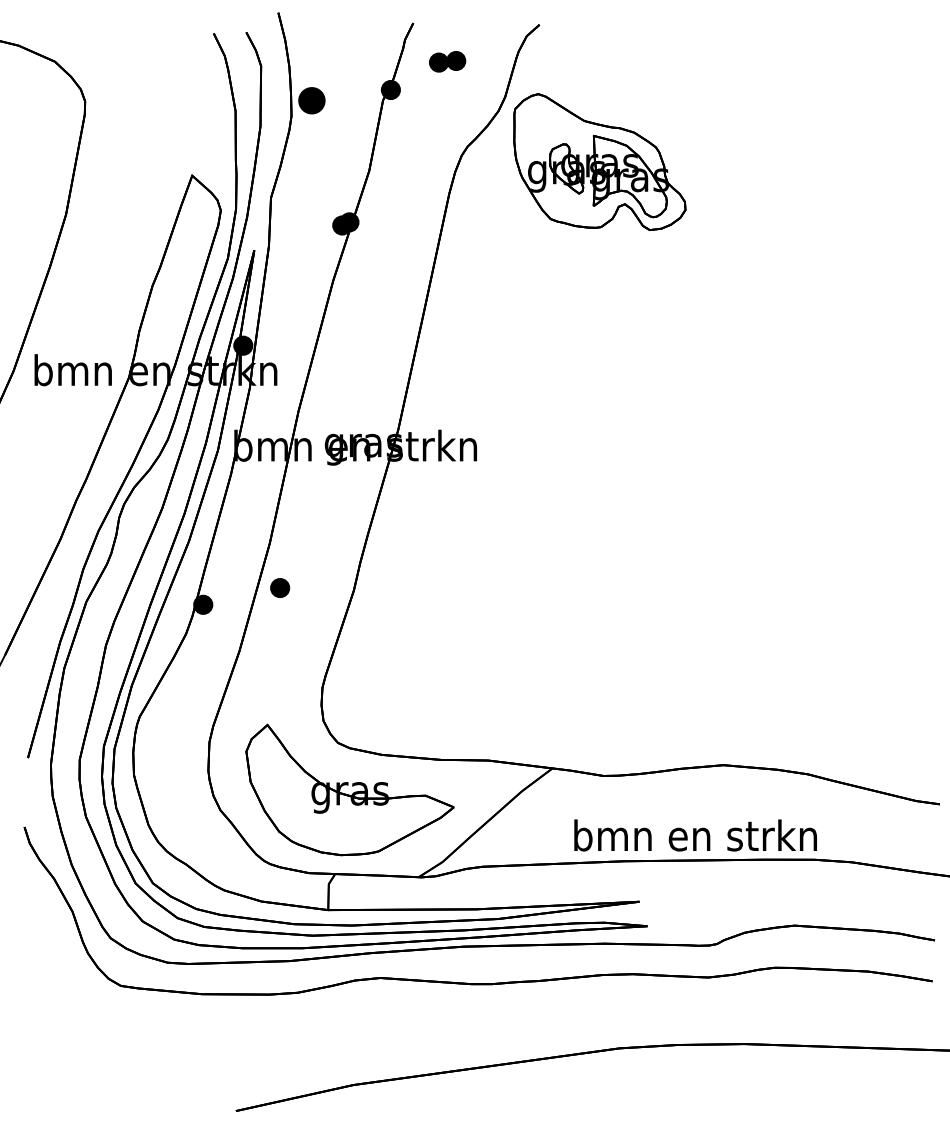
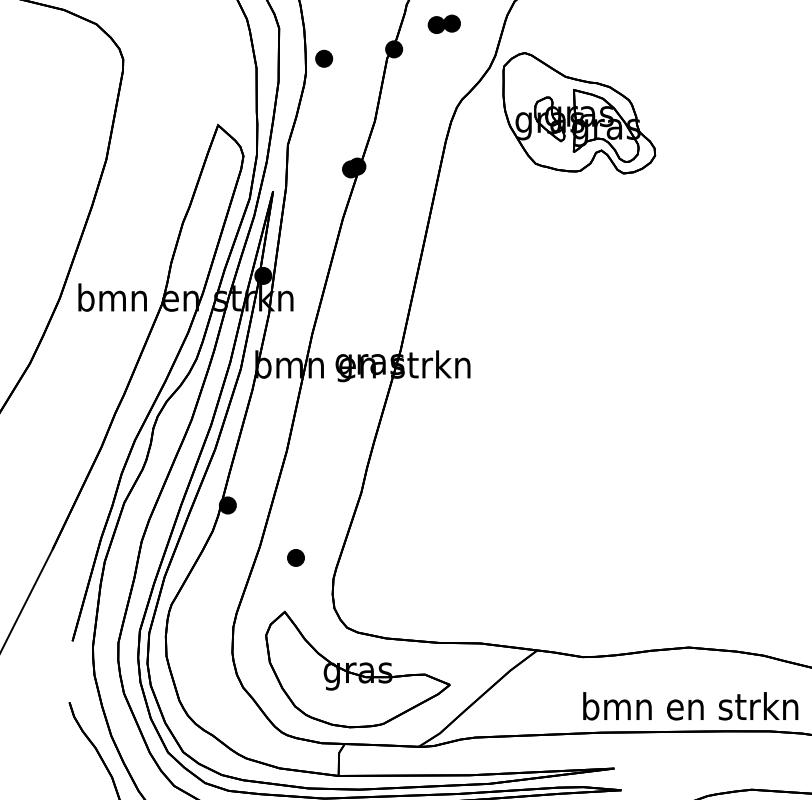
part: (311, 100) -> (323, 58), size x0.71
part: (280, 587) -> (296, 557), moved
text: (695, 835) -> (690, 706), moved

